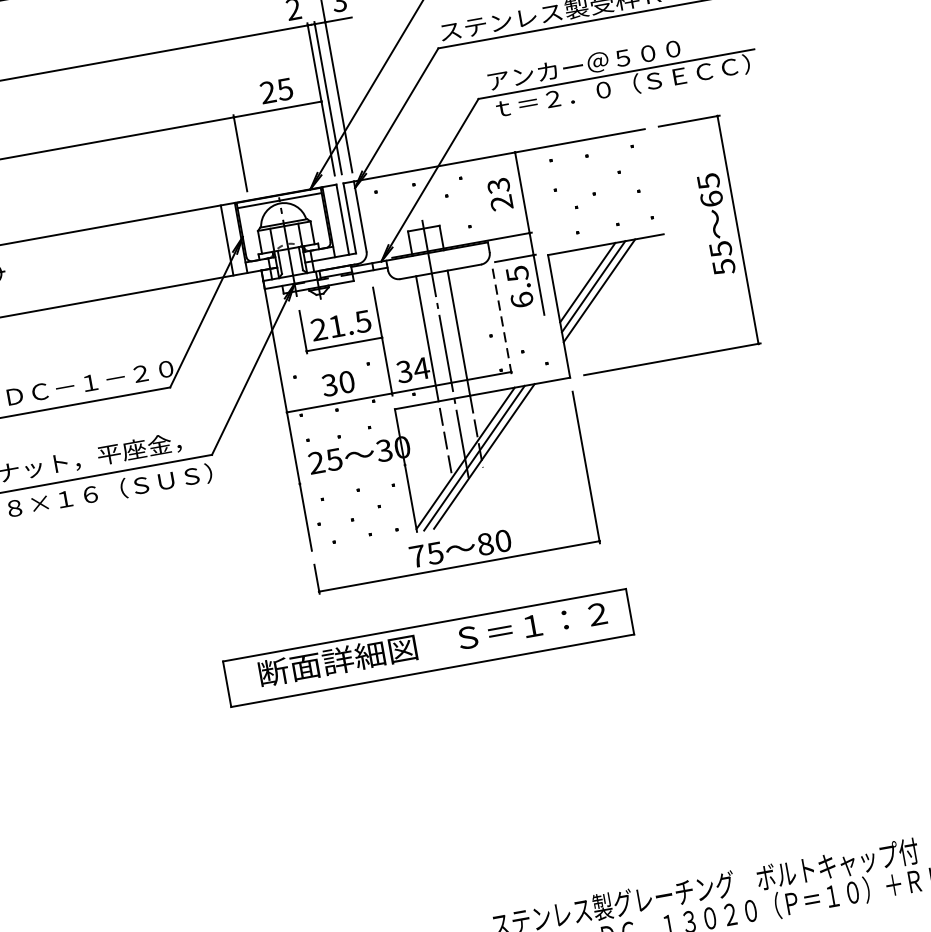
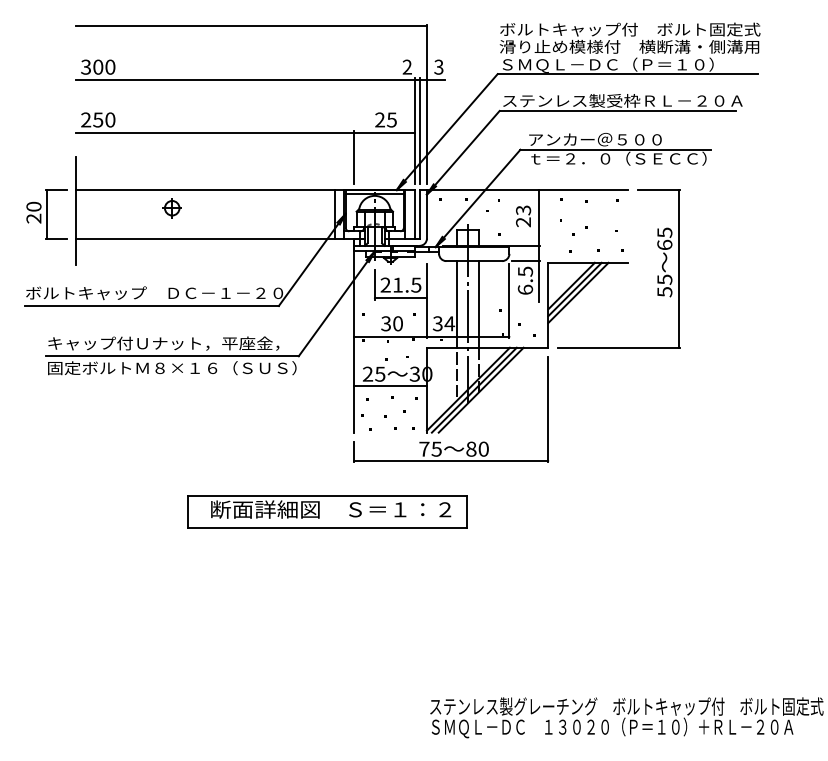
line: (501, 319) -> (509, 300), dashed -> solid
line: (352, 474) -> (390, 386), added
part: (428, 647) -> (327, 511), moved

